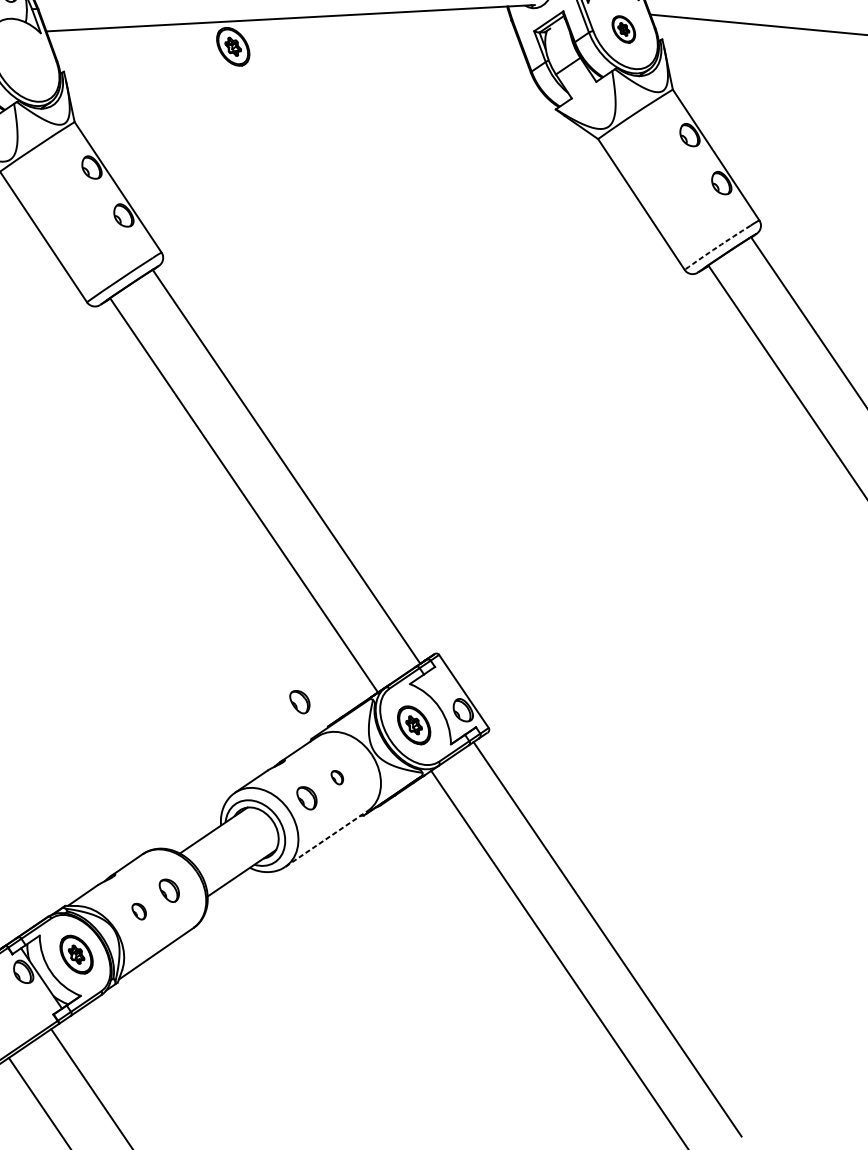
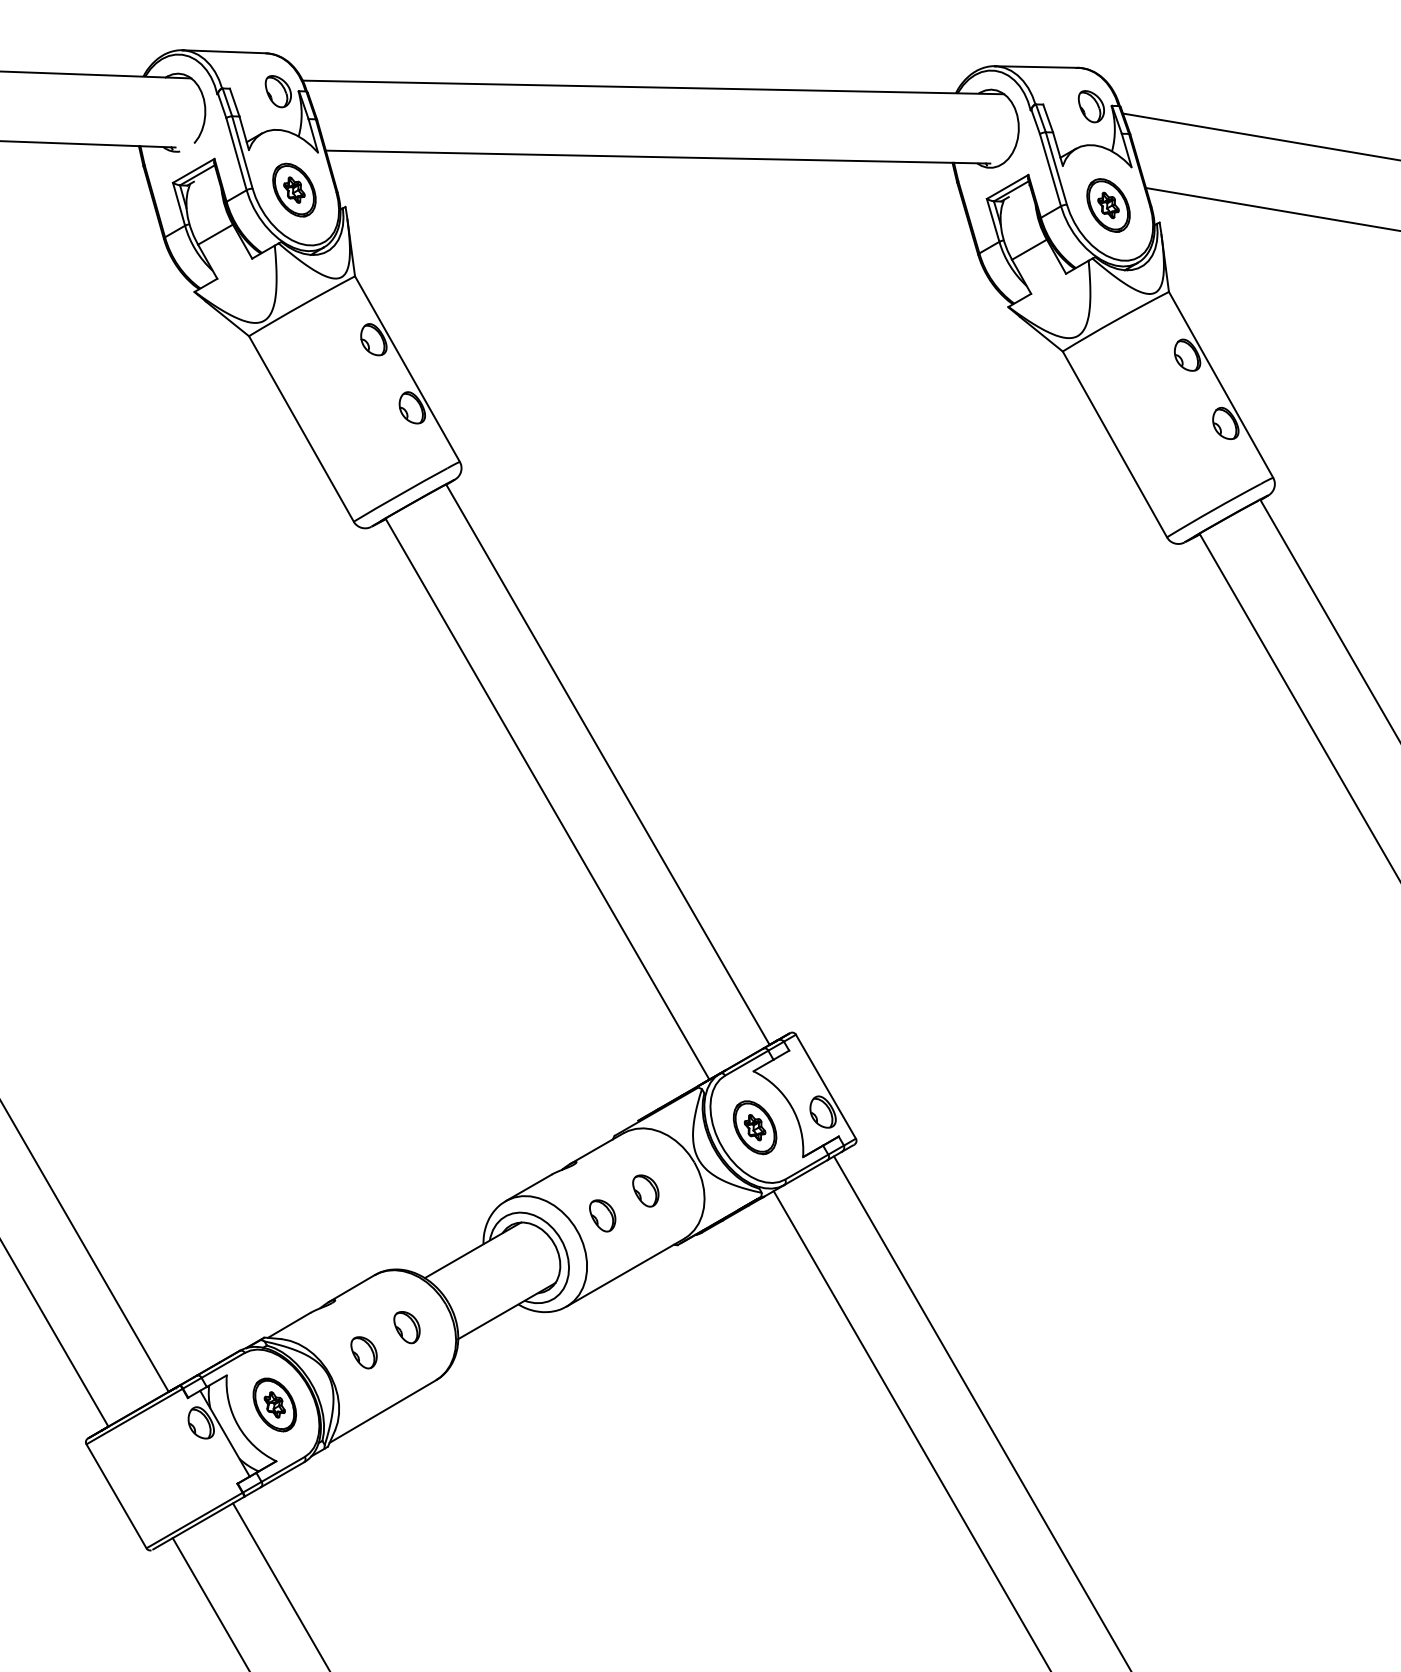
part: (623, 29) -> (1108, 205), size x1.43
part: (233, 46) -> (294, 189), moved
arc: (717, 247) -> (1213, 510), dashed -> solid
part: (299, 701) -> (602, 1084), removed
part: (337, 777) -> (645, 1190), size x1.67
line: (326, 838) -> (625, 1272), dashed -> solid
part: (138, 911) -> (363, 1352), size x1.43

